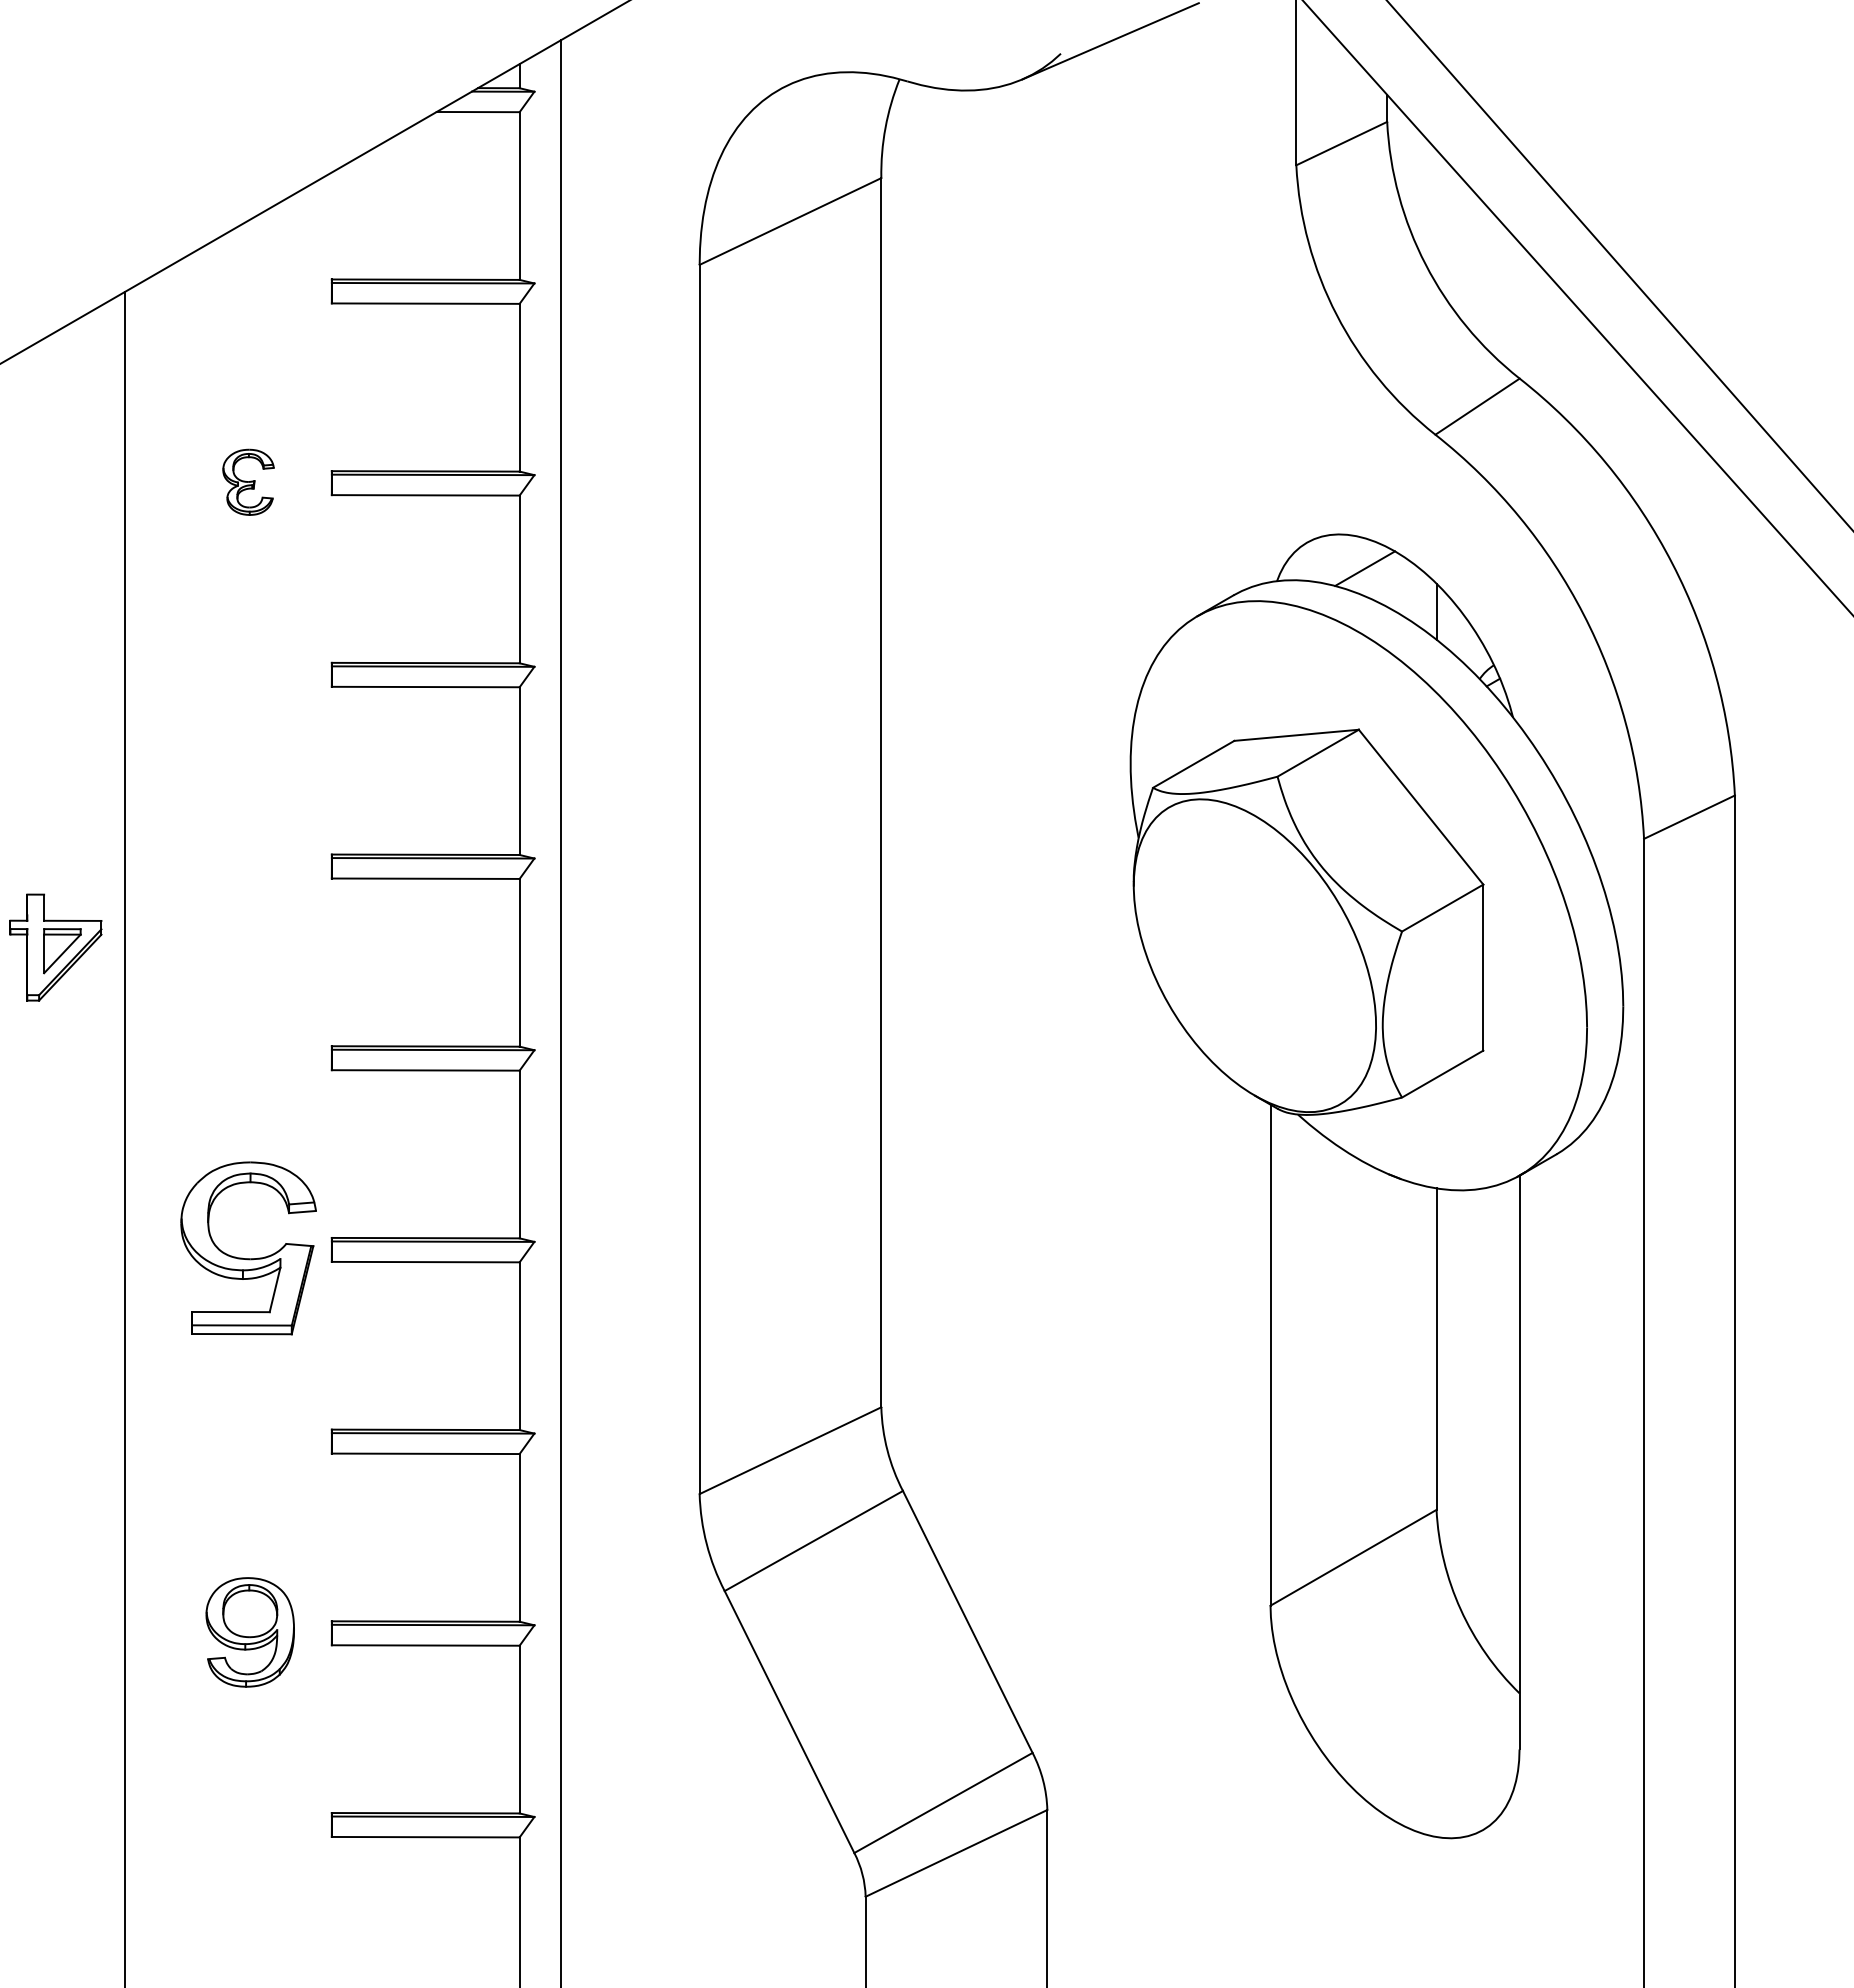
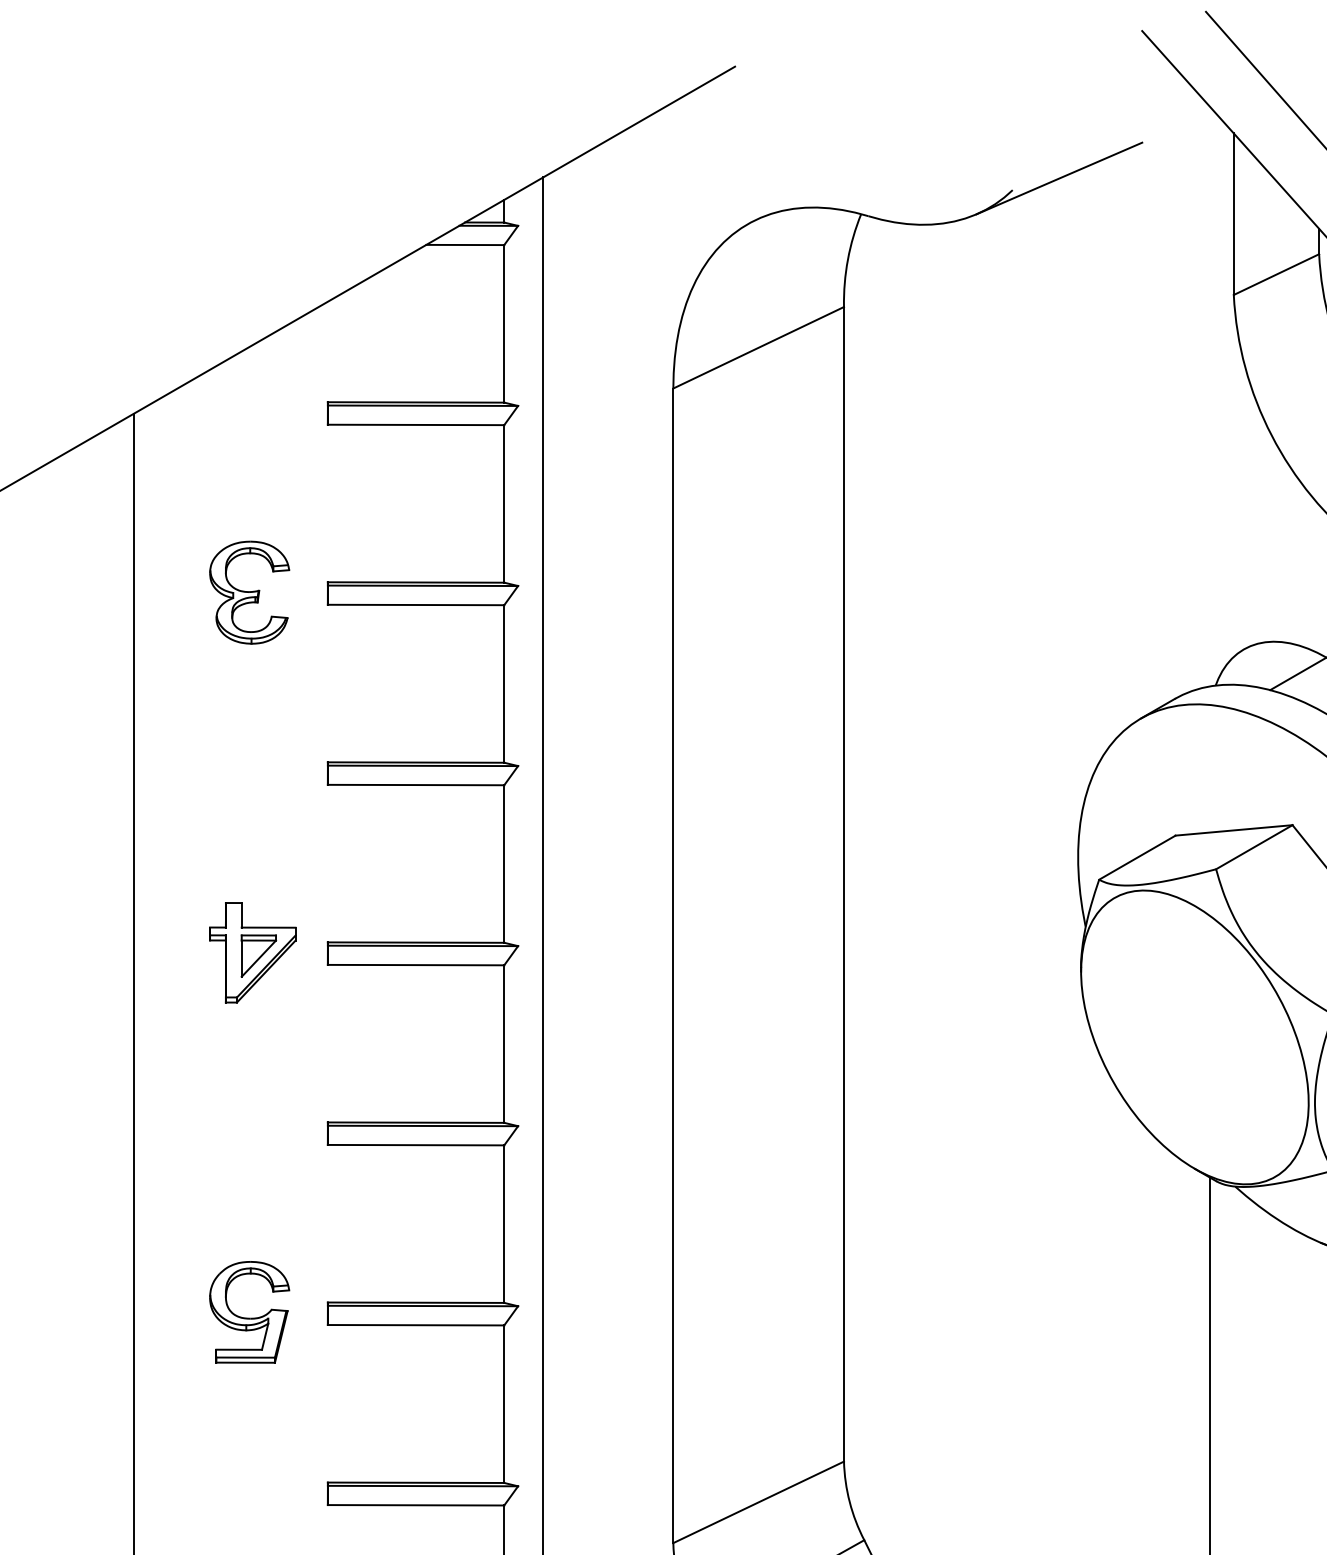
part: (248, 482) -> (249, 592), size x1.67
part: (55, 947) -> (252, 952), moved
part: (248, 1248) -> (249, 1312), size x0.62

